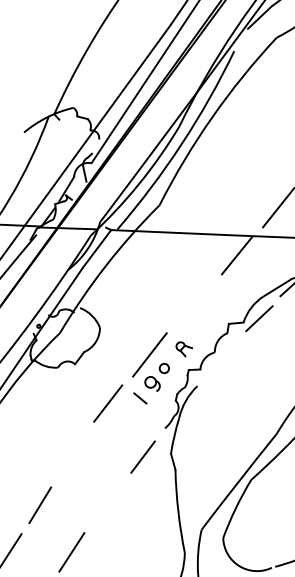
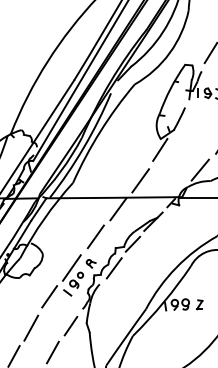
line: (194, 301) -> (95, 236), added
line: (223, 359) -> (113, 268), added
line: (73, 455) -> (31, 327), added
line: (108, 501) -> (52, 352), added

